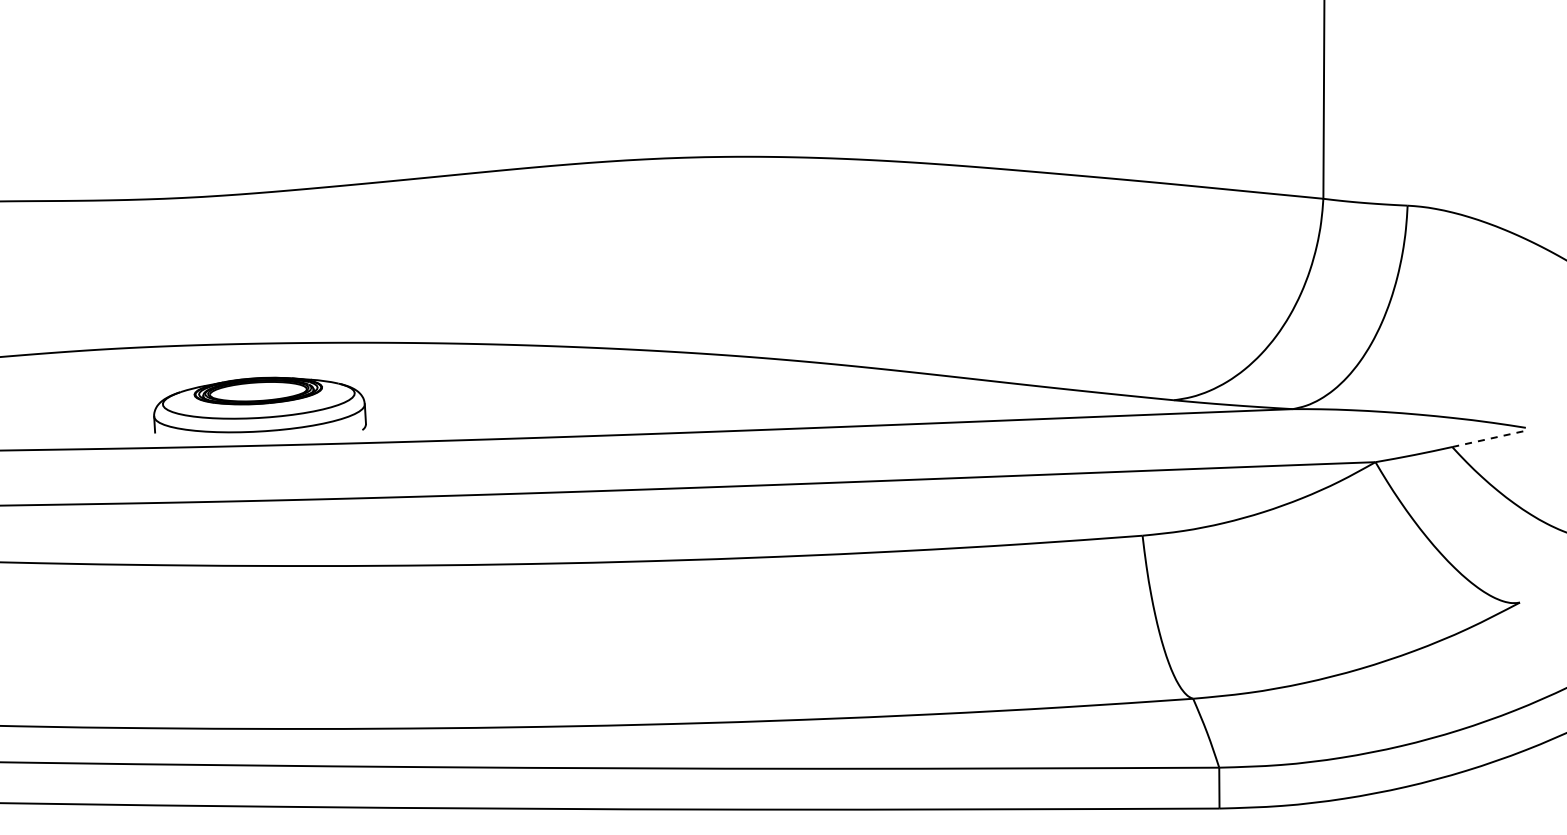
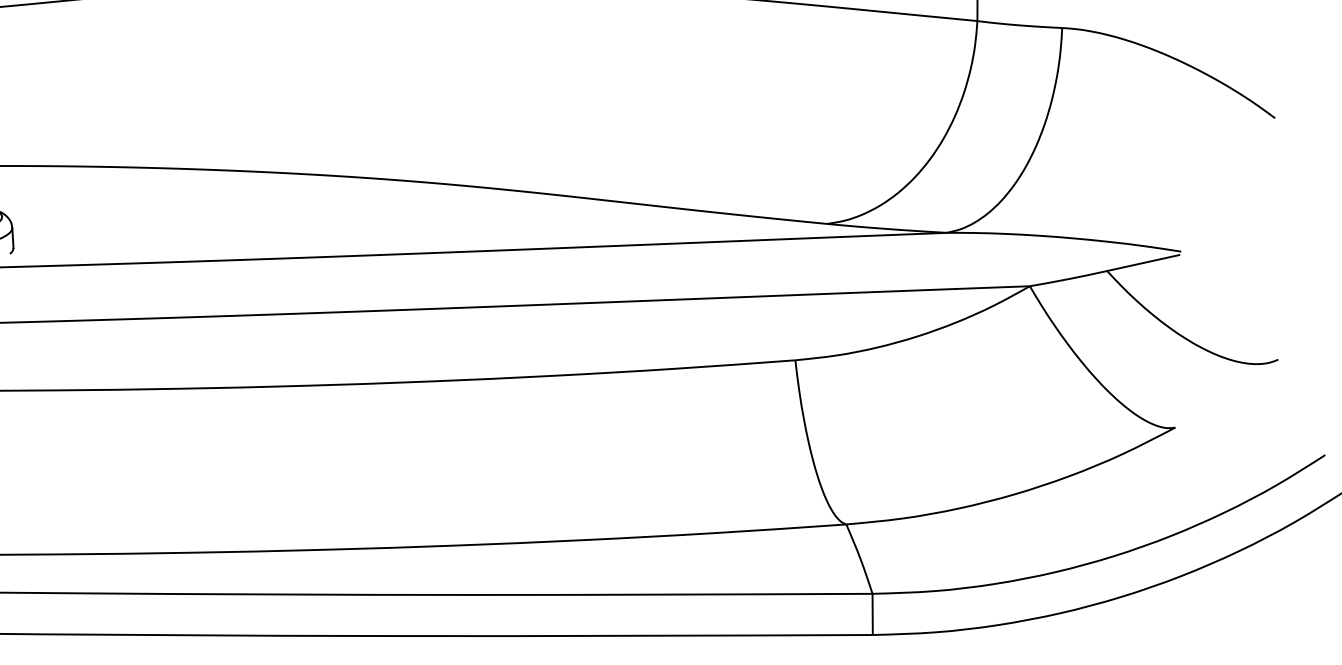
line: (1488, 439) -> (1143, 263), dashed -> solid

